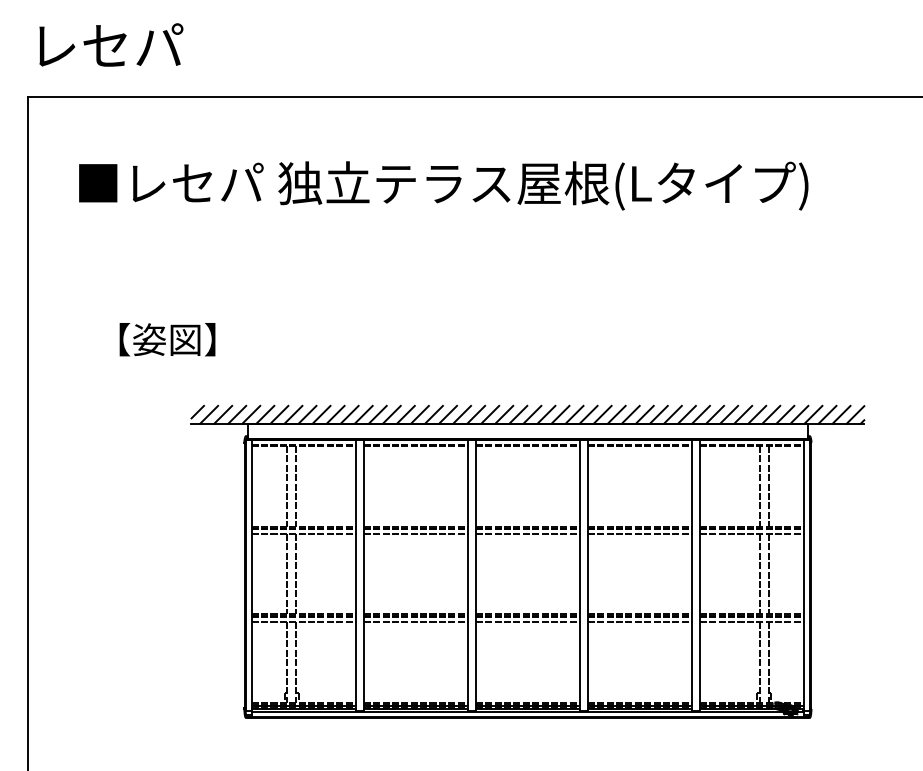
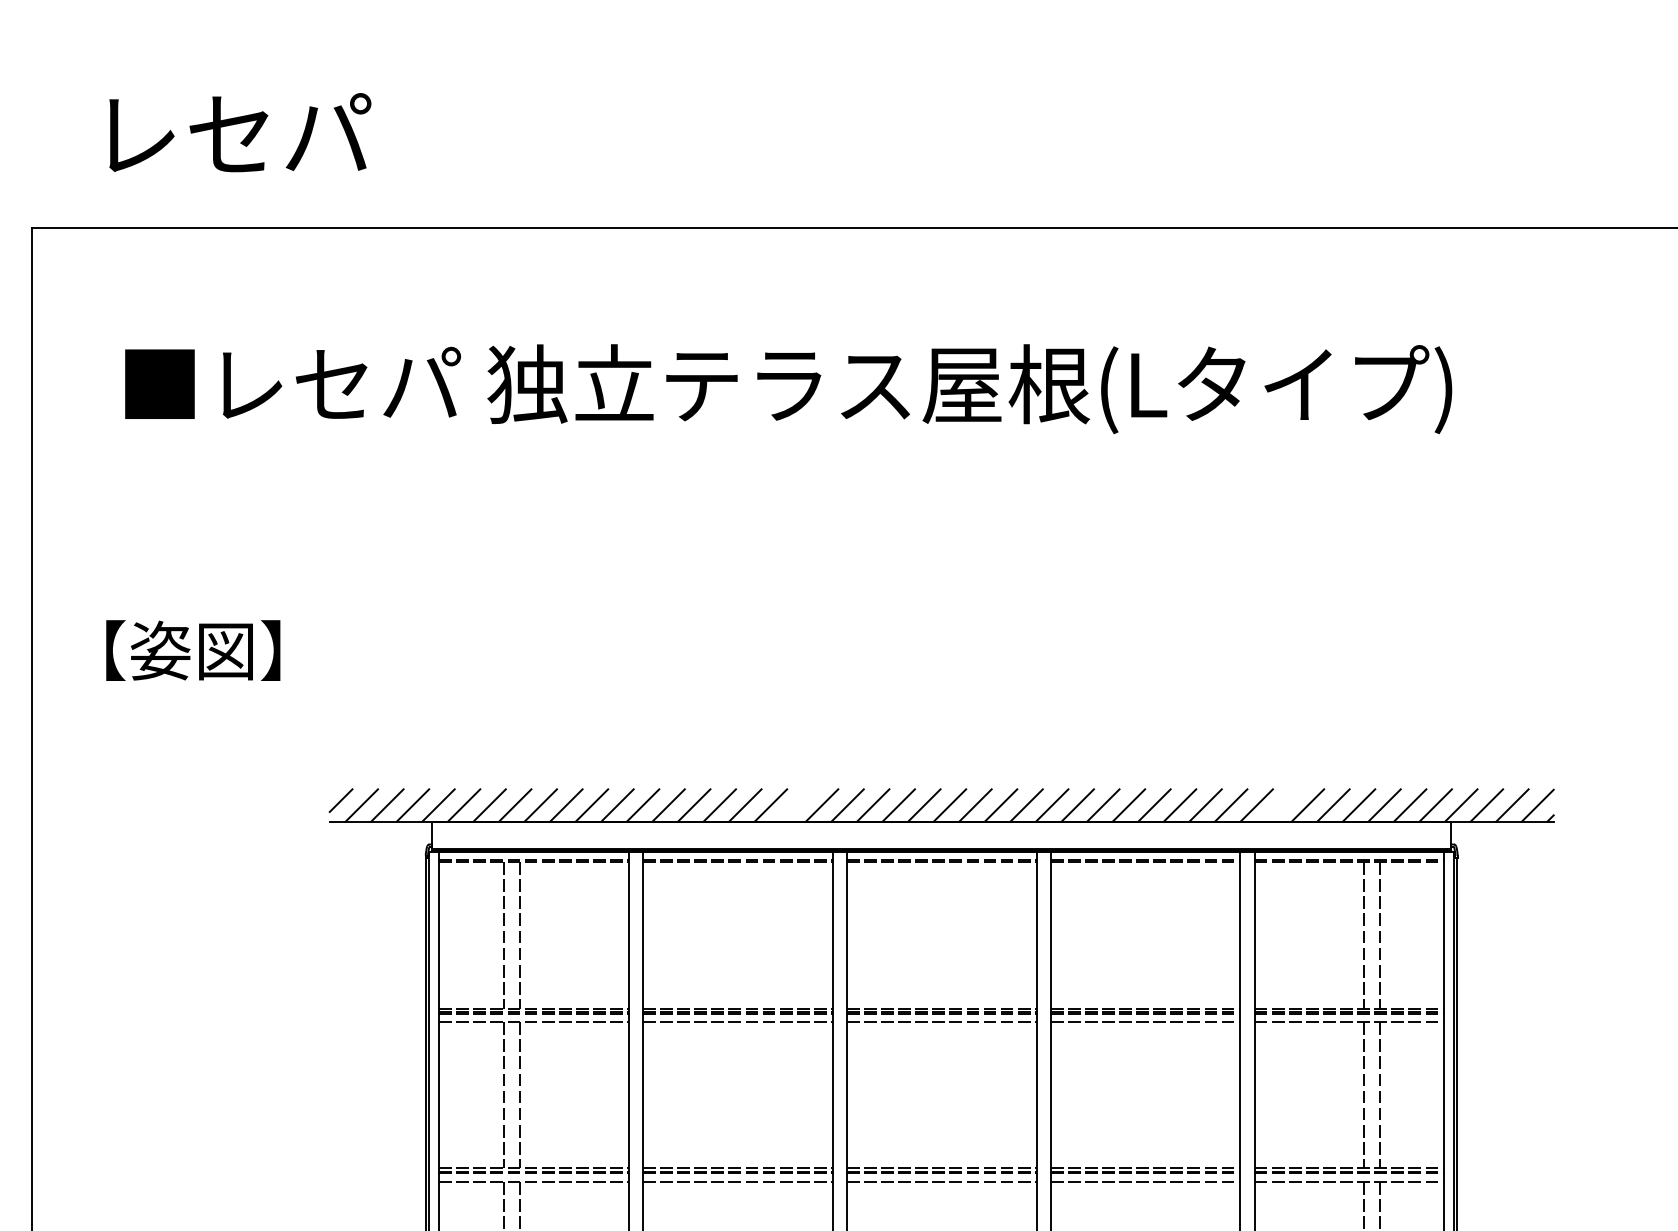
text: (111, 44) -> (240, 131), moved
text: (167, 339) -> (193, 650), moved
line: (447, 414) -> (795, 804), removed
line: (715, 414) -> (1283, 804), removed

